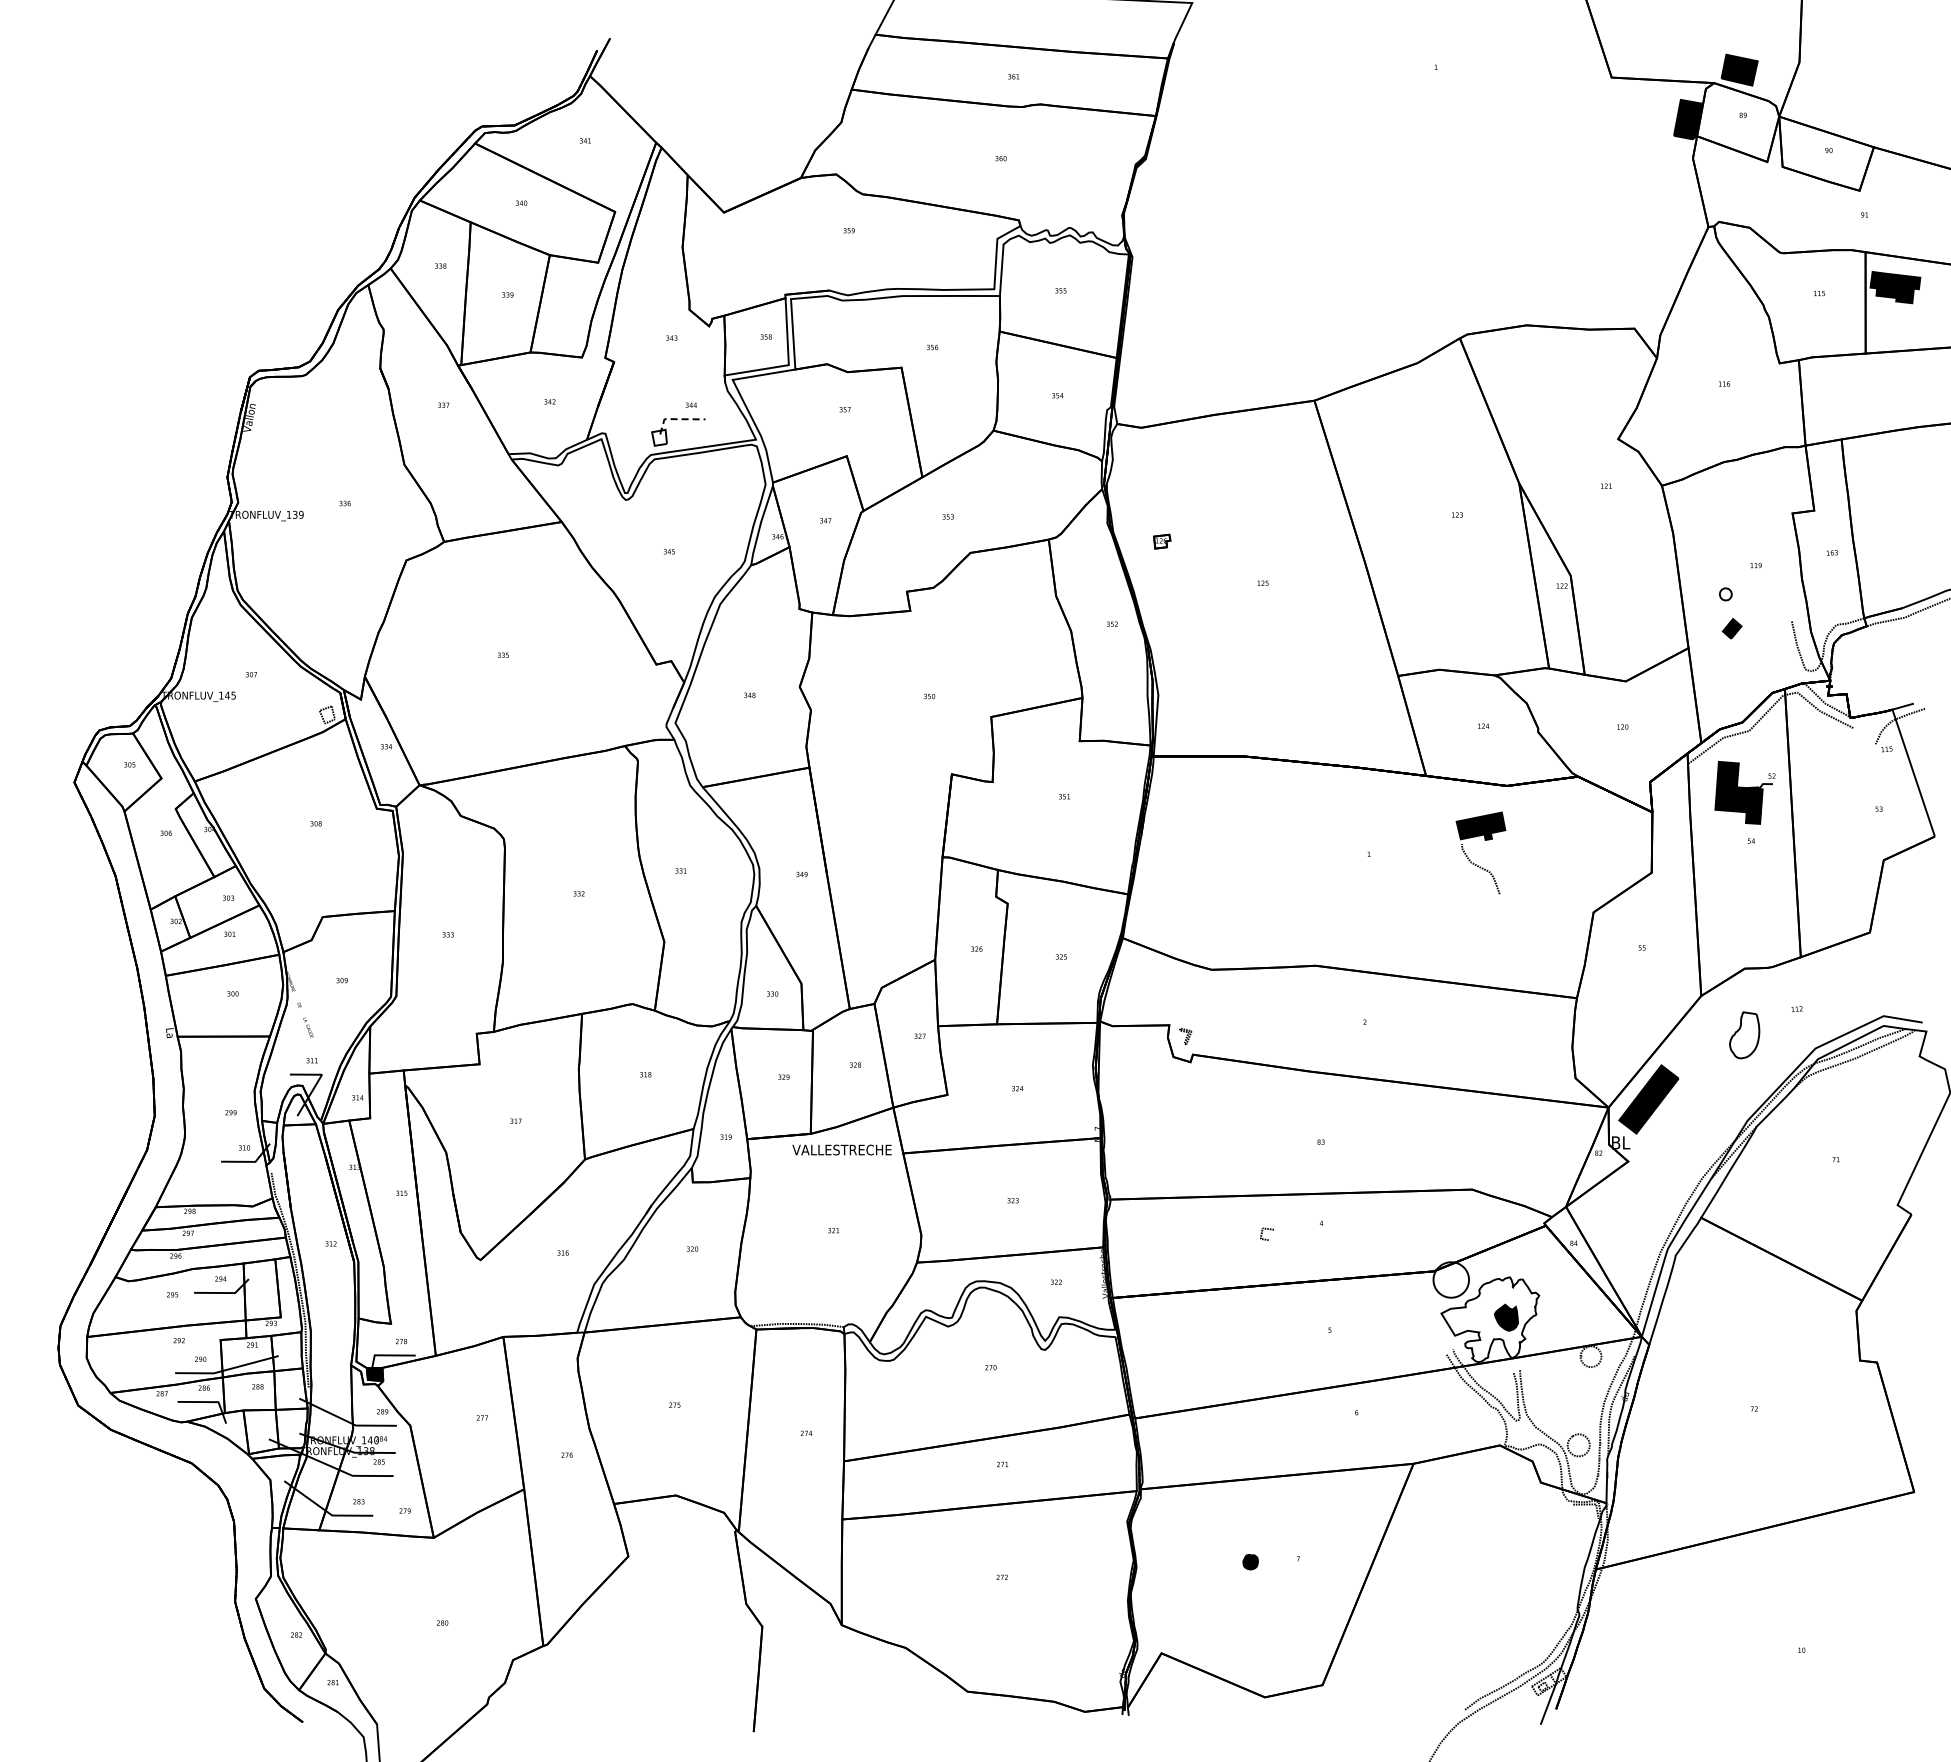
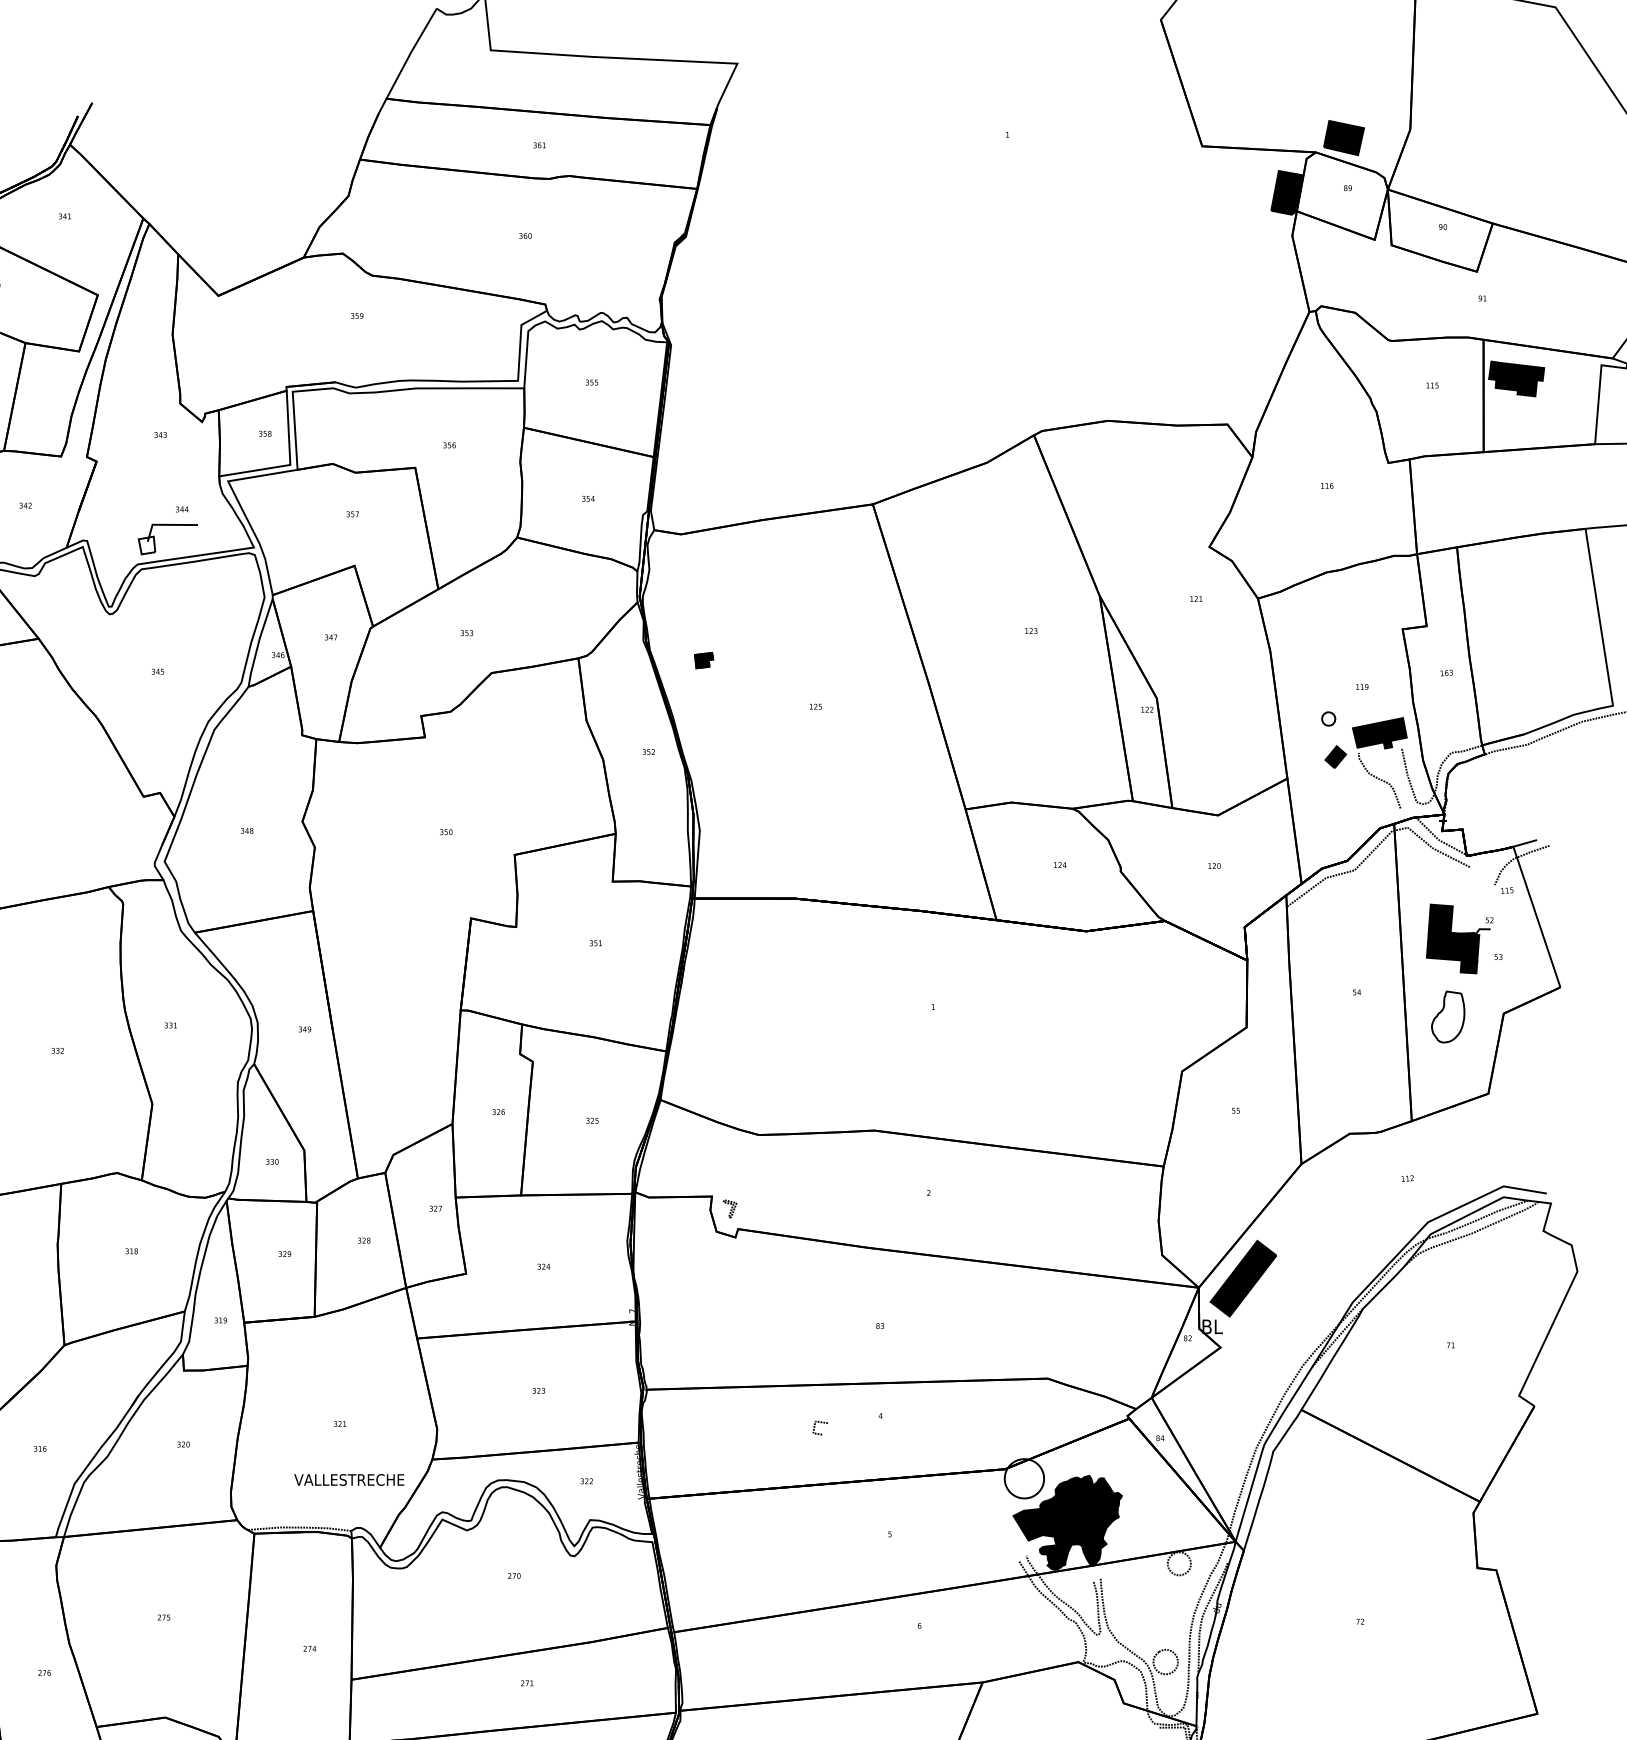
line: (675, 419) -> (164, 525), dashed -> solid
fill: (1162, 541) -> (704, 660), added
part: (1744, 792) -> (1459, 938), moved
part: (1470, 859) -> (1368, 770), moved
part: (1744, 1035) -> (1448, 1017), moved
text: (841, 1149) -> (348, 1479), moved
fill: (1490, 1319) -> (1067, 1522), added

